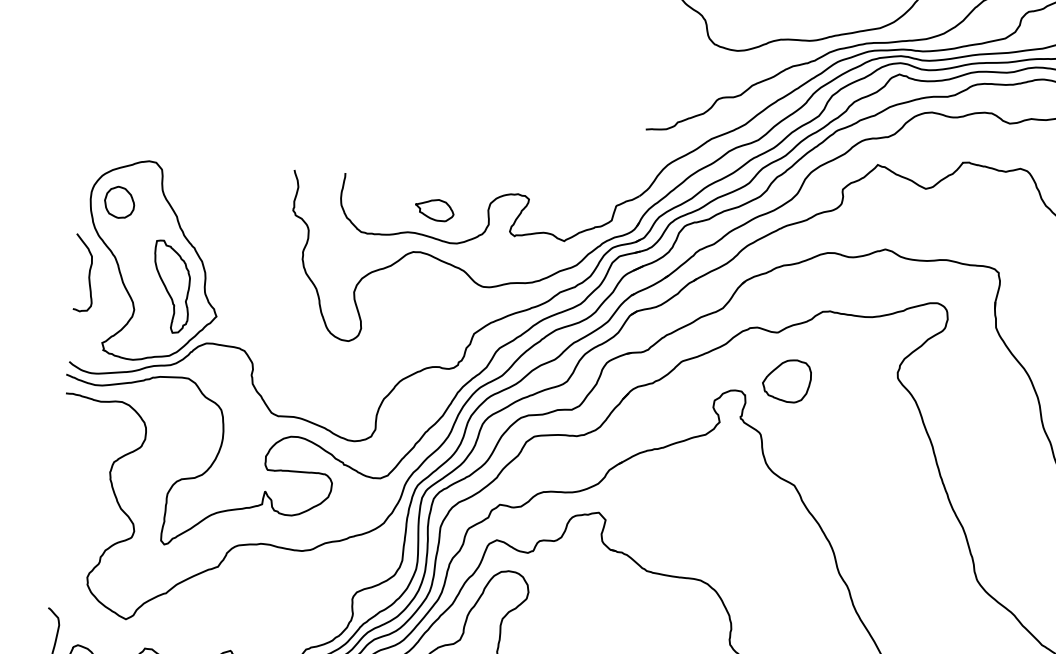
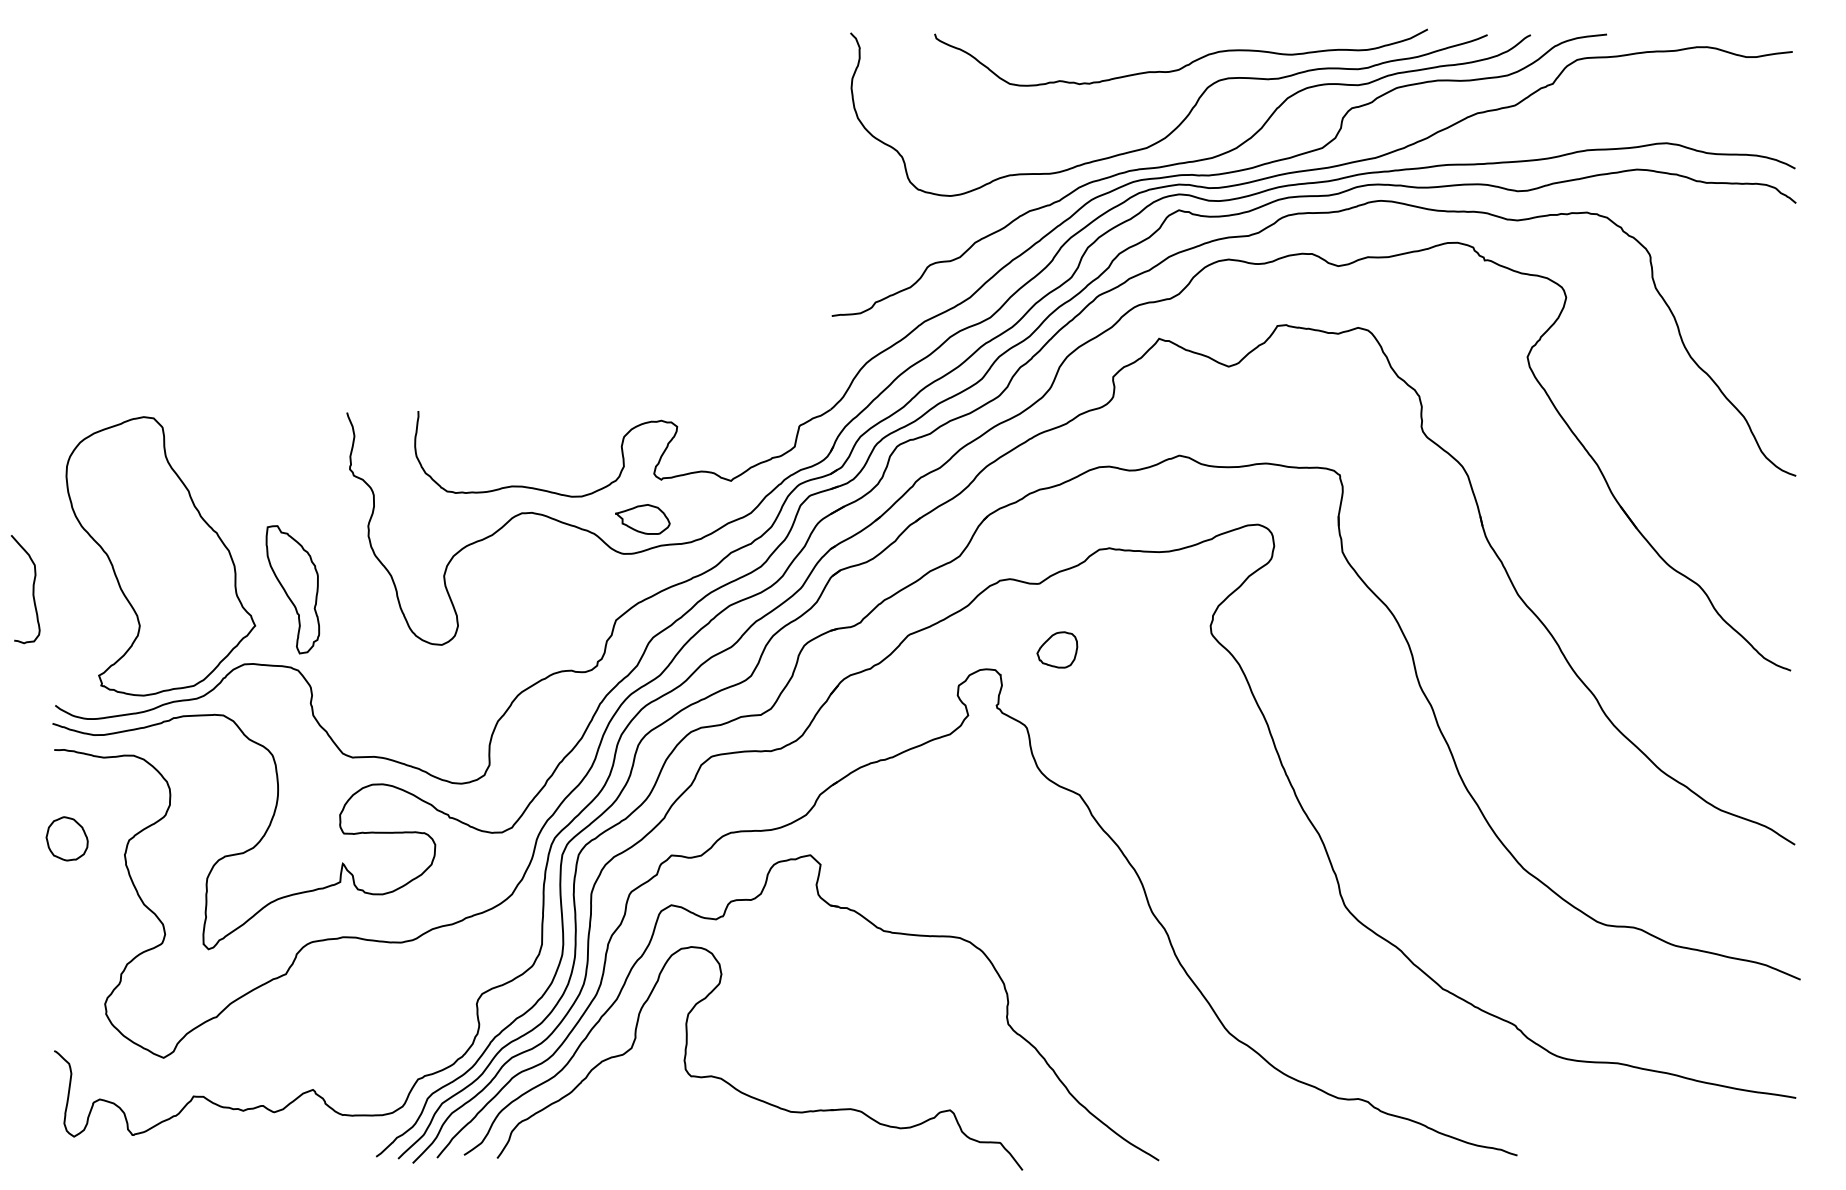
part: (119, 202) -> (66, 838), moved
part: (434, 210) -> (642, 519), moved
curve: (88, 273) -> (32, 589), moved
part: (171, 286) -> (292, 589), moved
part: (787, 380) -> (1057, 649), size x0.6

